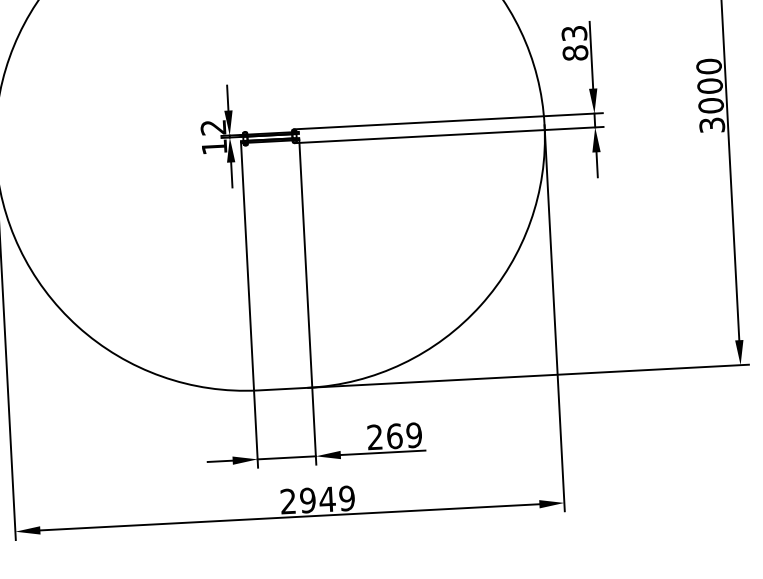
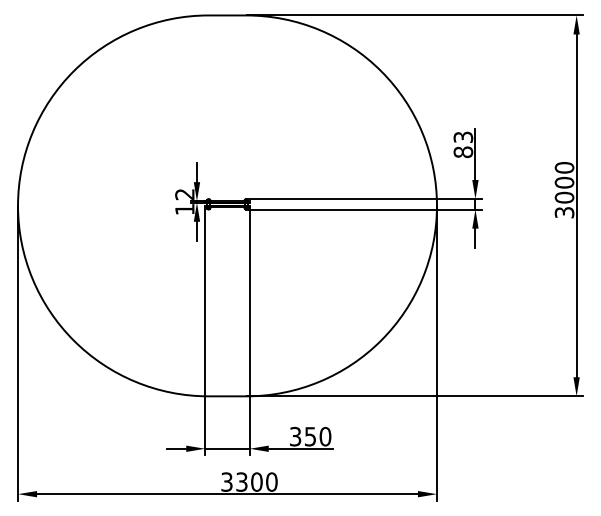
text: (394, 436) -> (310, 436), 269 -> 350
text: (317, 499) -> (249, 481), 2949 -> 3300

